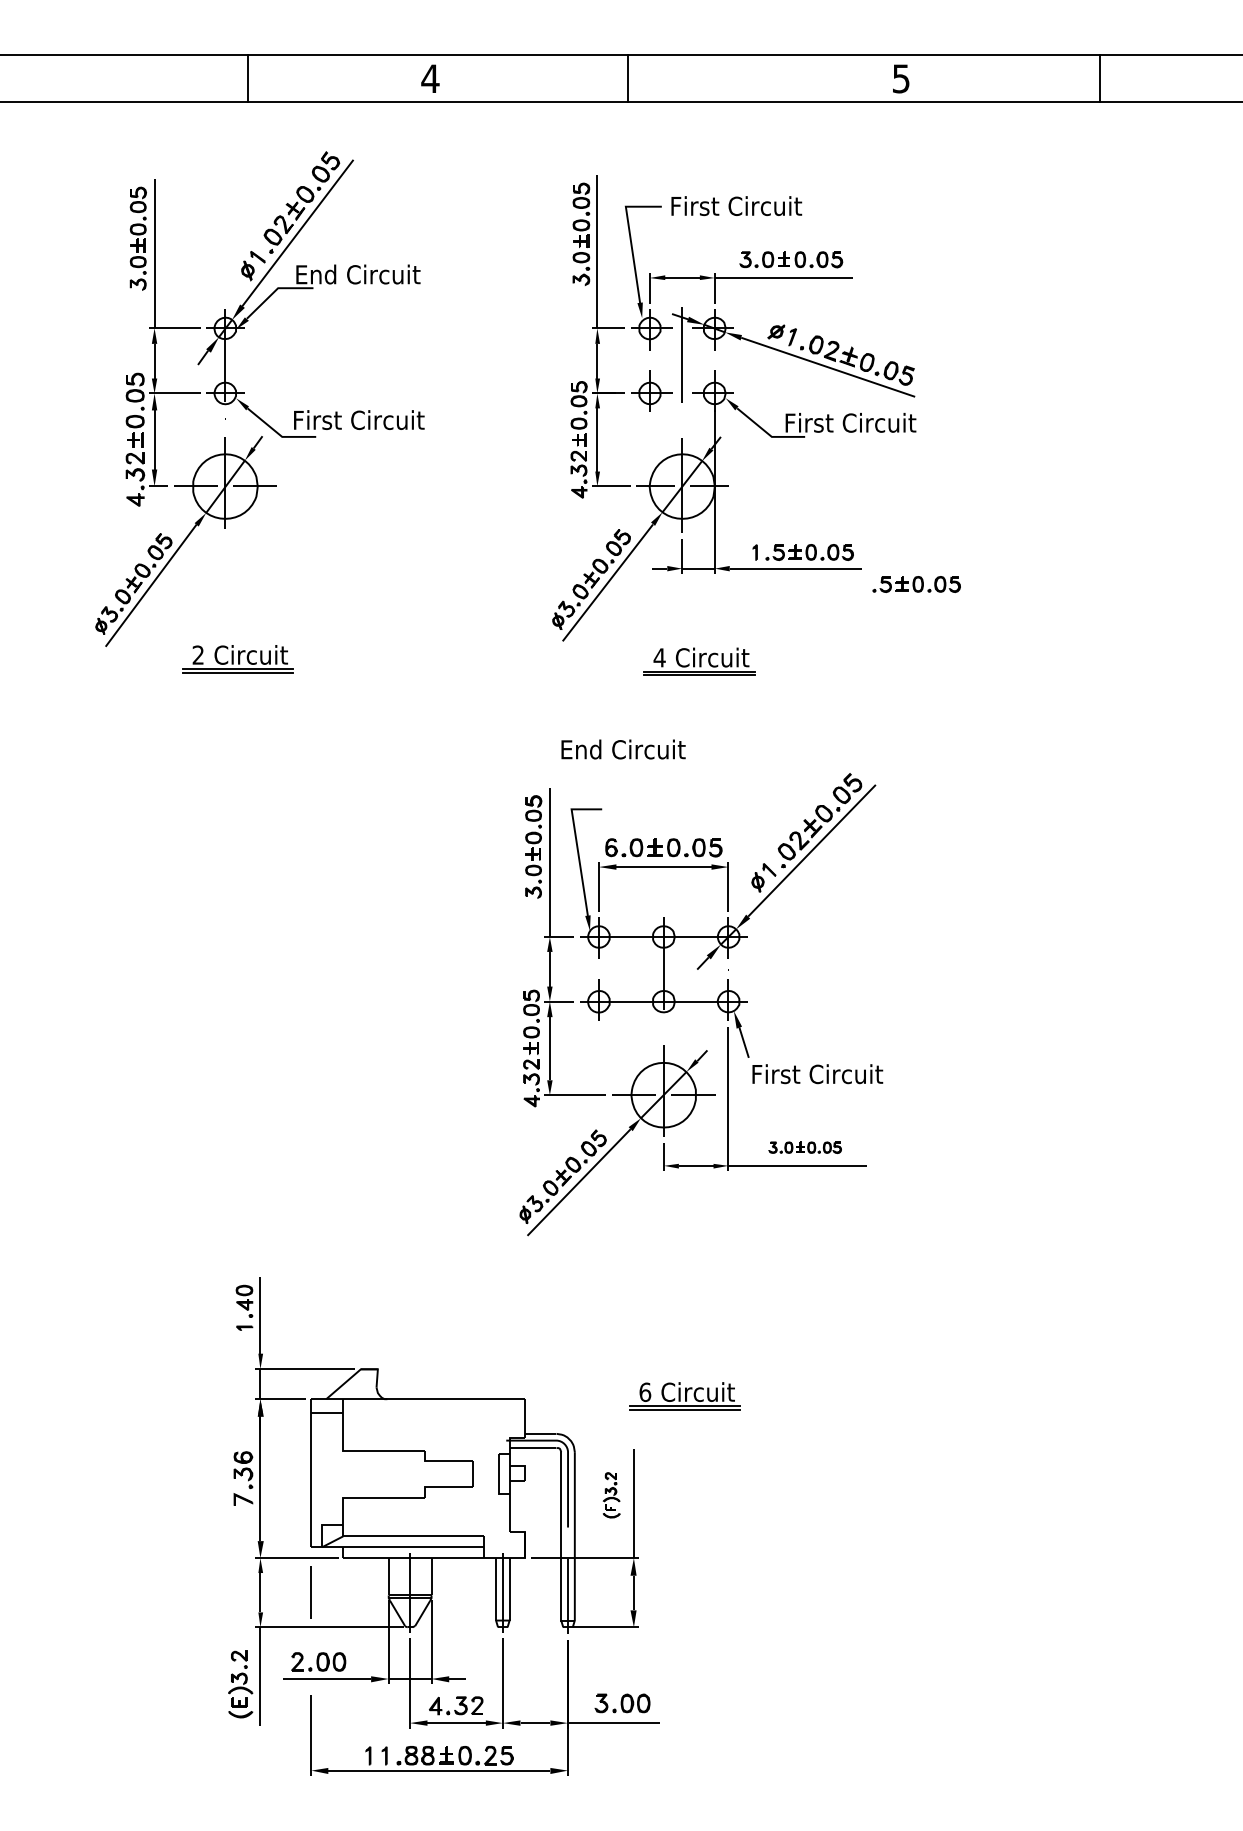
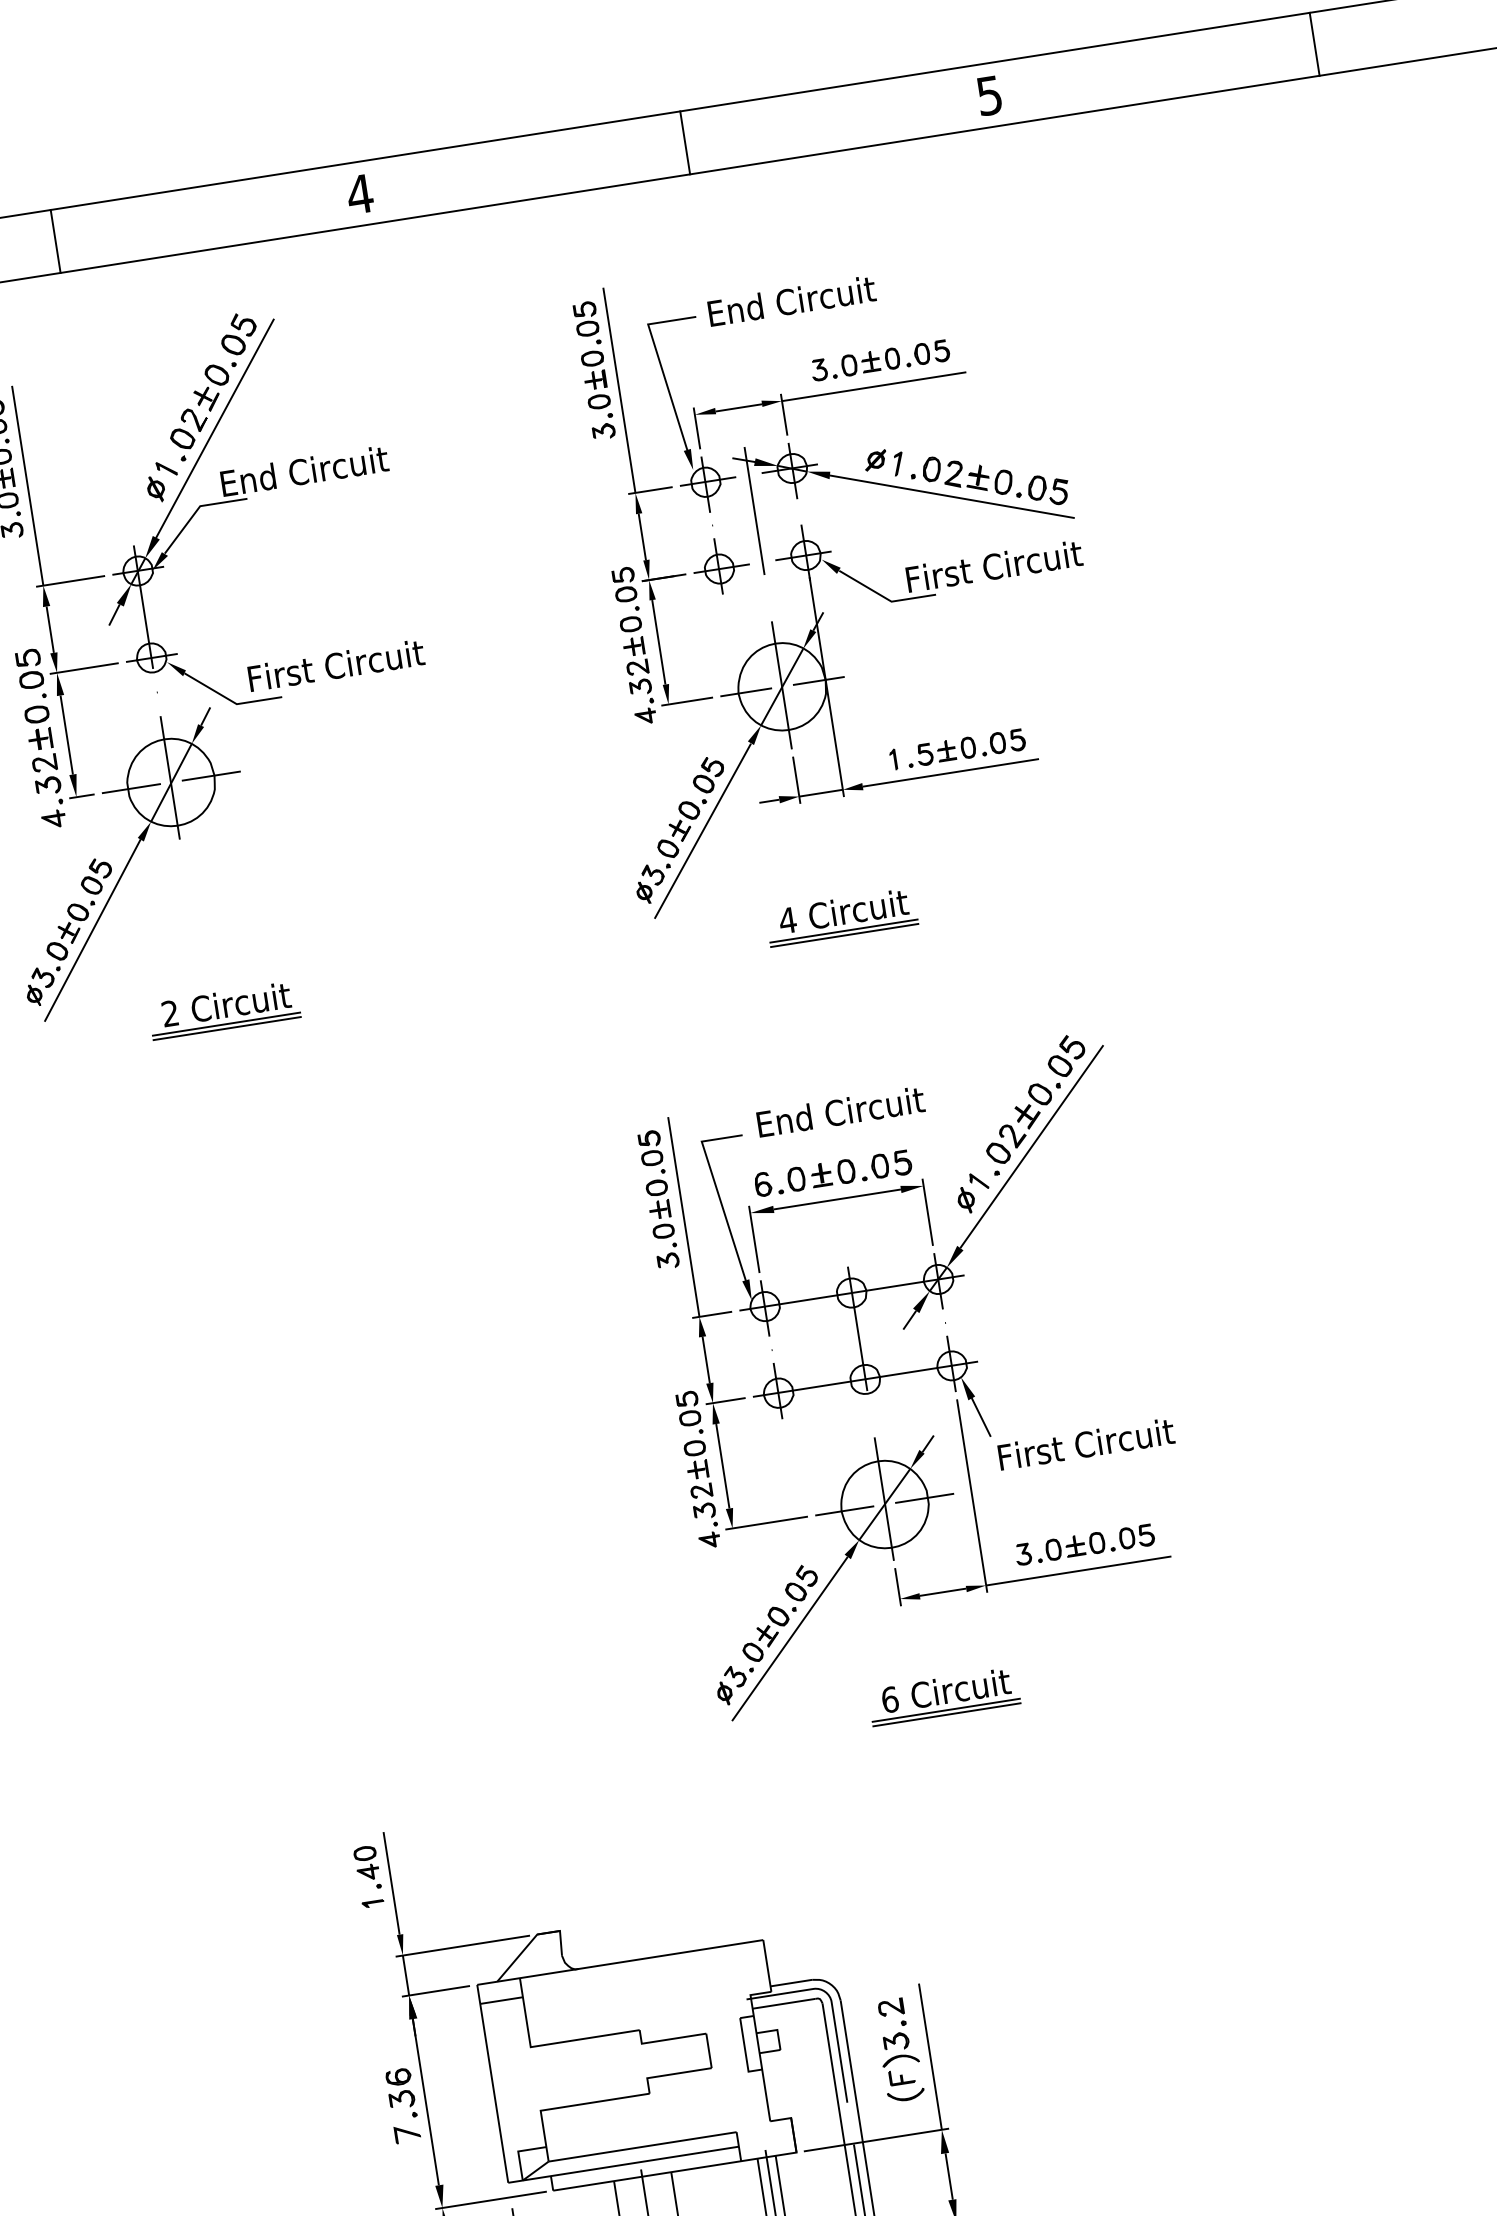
line: (247, 78) -> (55, 241), moved
line: (627, 78) -> (684, 142), moved
line: (1100, 78) -> (1314, 44), moved
text: (737, 206) -> (797, 300), First Circuit -> End Circuit
part: (916, 584) -> (1115, 768), removed
text: (623, 749) -> (840, 1111), moved
part: (805, 1147) -> (1085, 1544), size x1.43
part: (684, 1396) -> (943, 1697), moved
part: (611, 1495) -> (898, 2050), size x1.67

